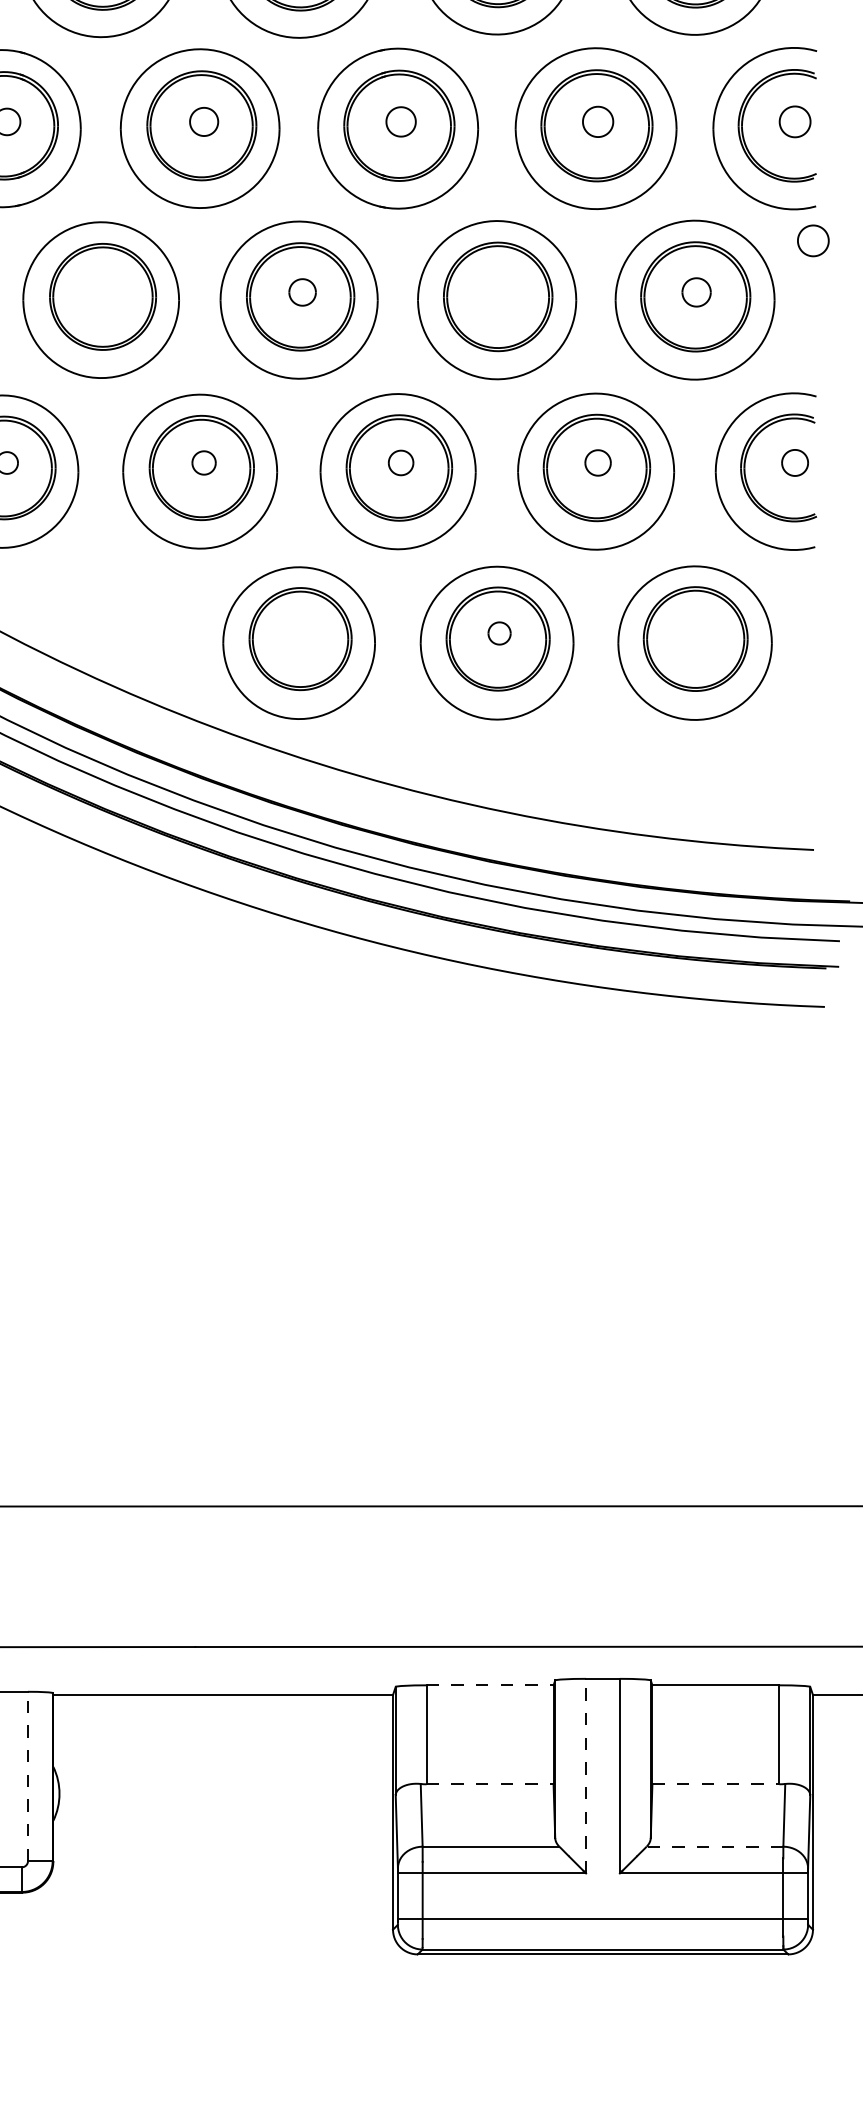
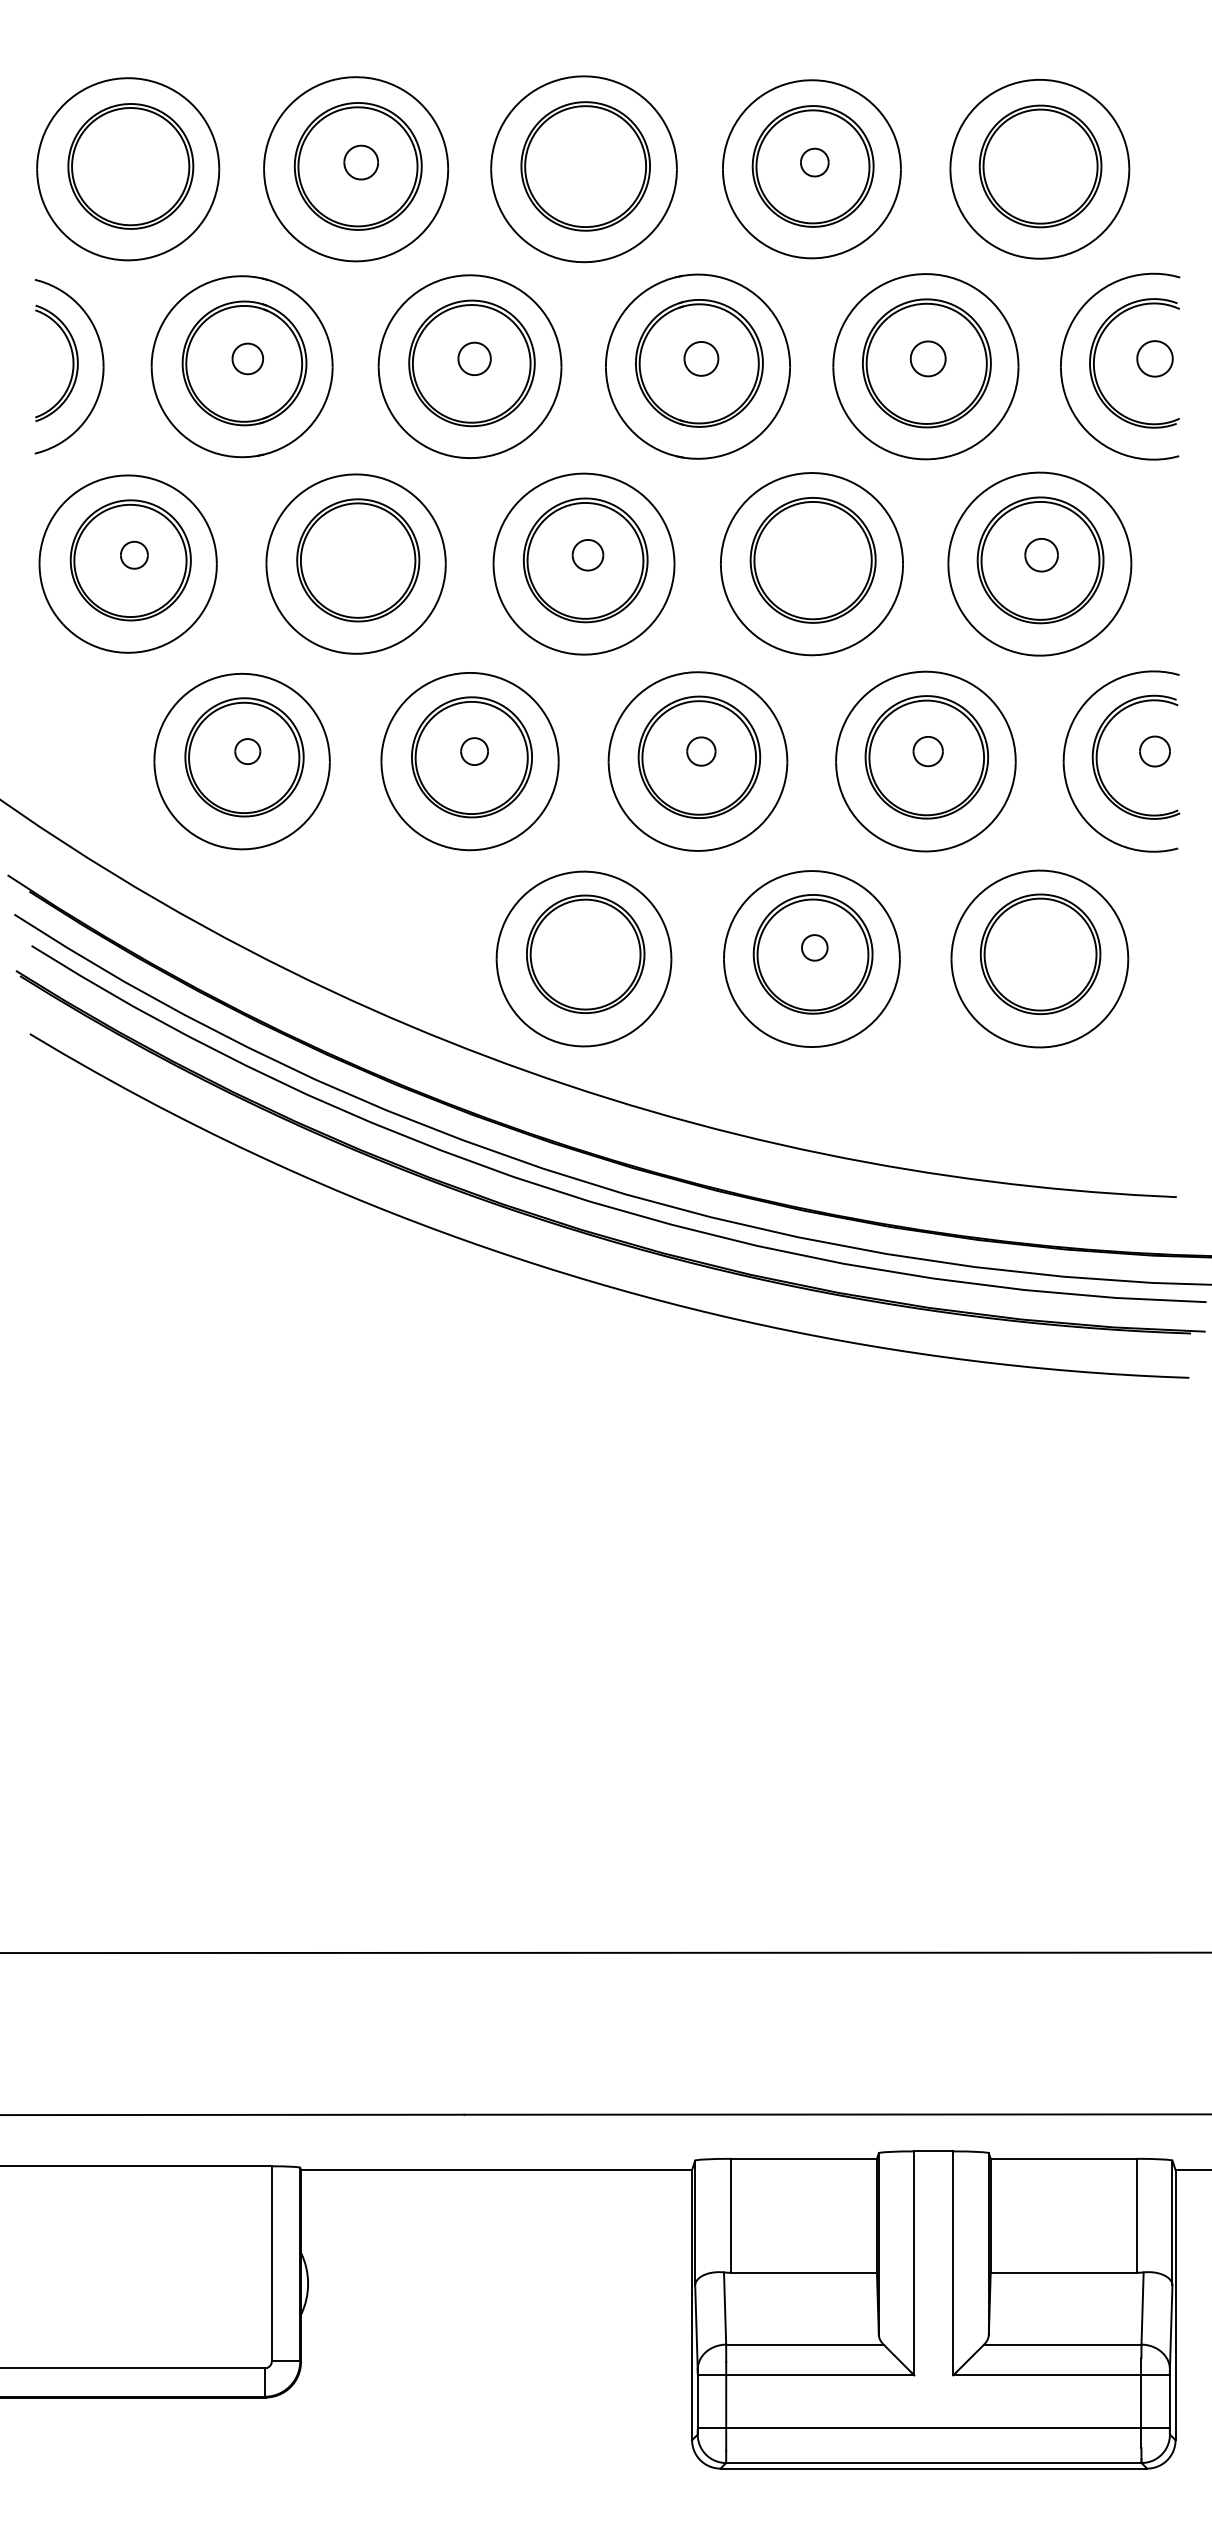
part: (812, 240) -> (1175, 495), removed
line: (490, 1685) -> (804, 2158), dashed -> solid
line: (586, 1775) -> (914, 2262), dashed -> solid
line: (27, 1776) -> (271, 2263), dashed -> solid
line: (490, 1784) -> (804, 2272), dashed -> solid
line: (716, 1784) -> (1064, 2272), dashed -> solid
line: (714, 1846) -> (1062, 2344), dashed -> solid

